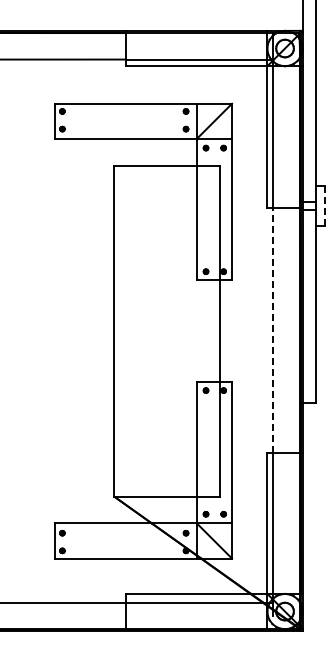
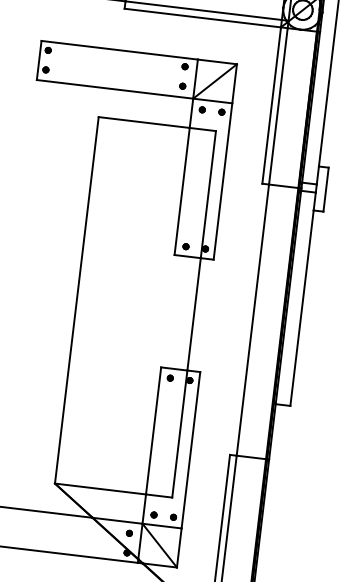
line: (324, 206) -> (325, 190), dashed -> solid
line: (273, 330) -> (252, 320), dashed -> solid

